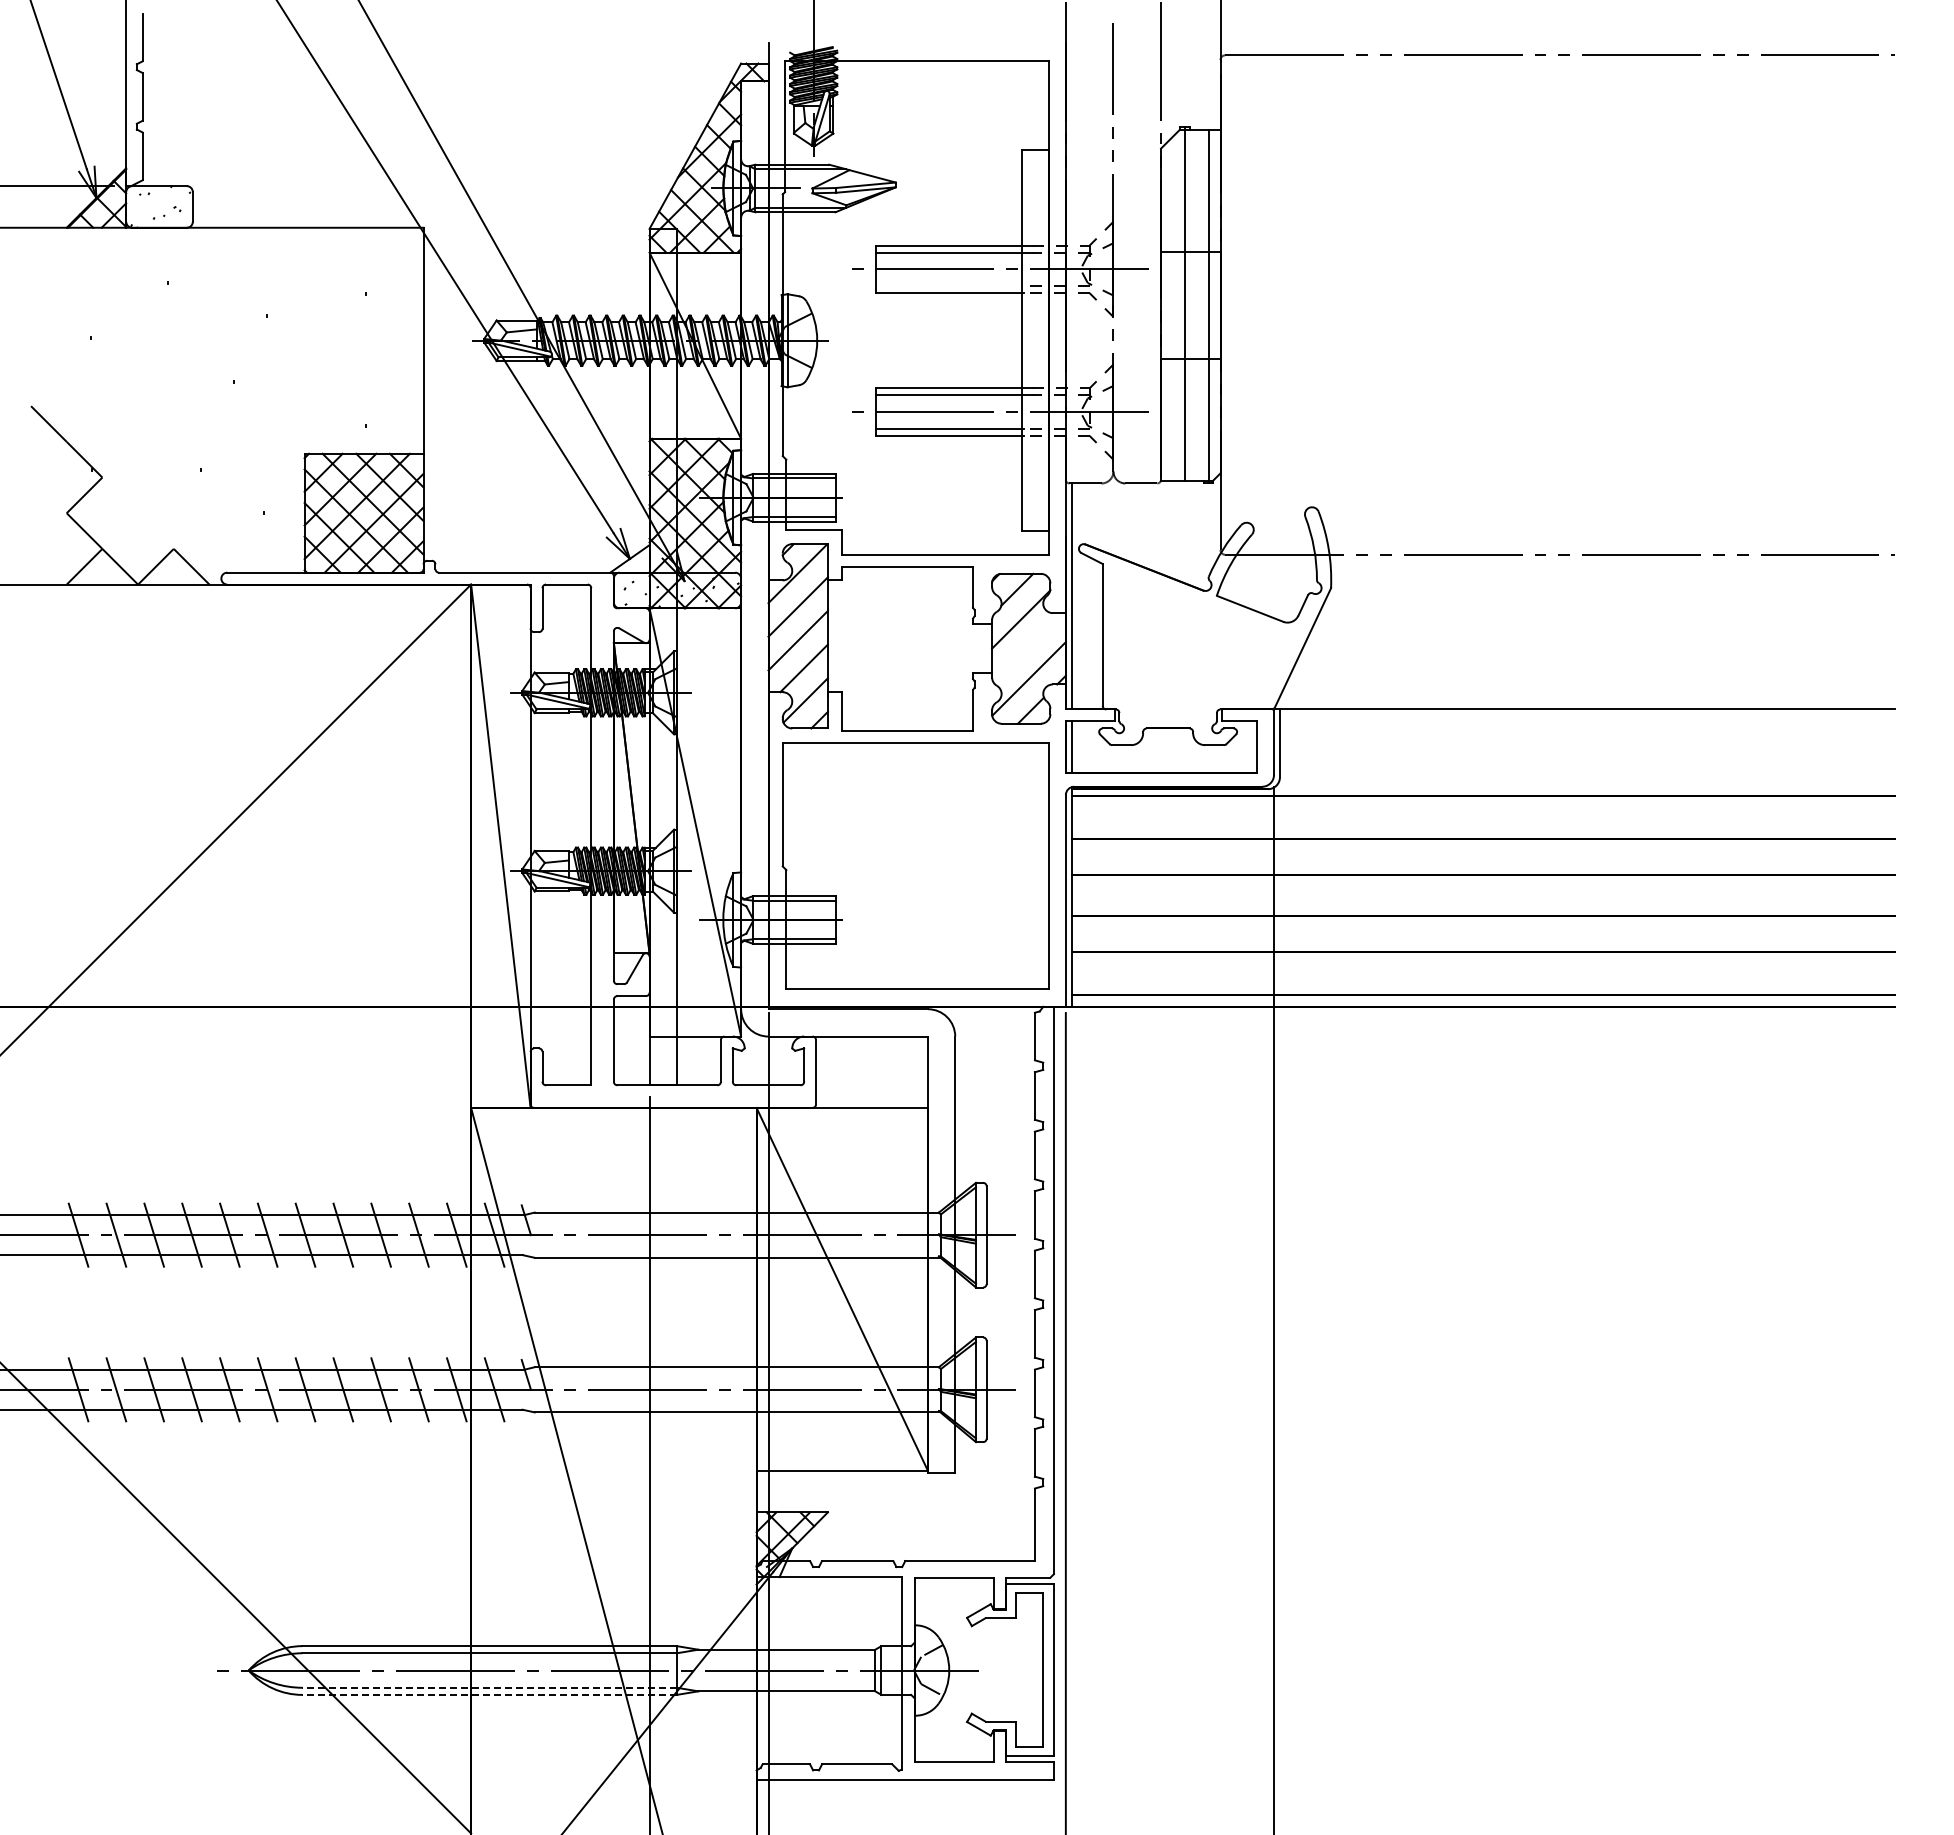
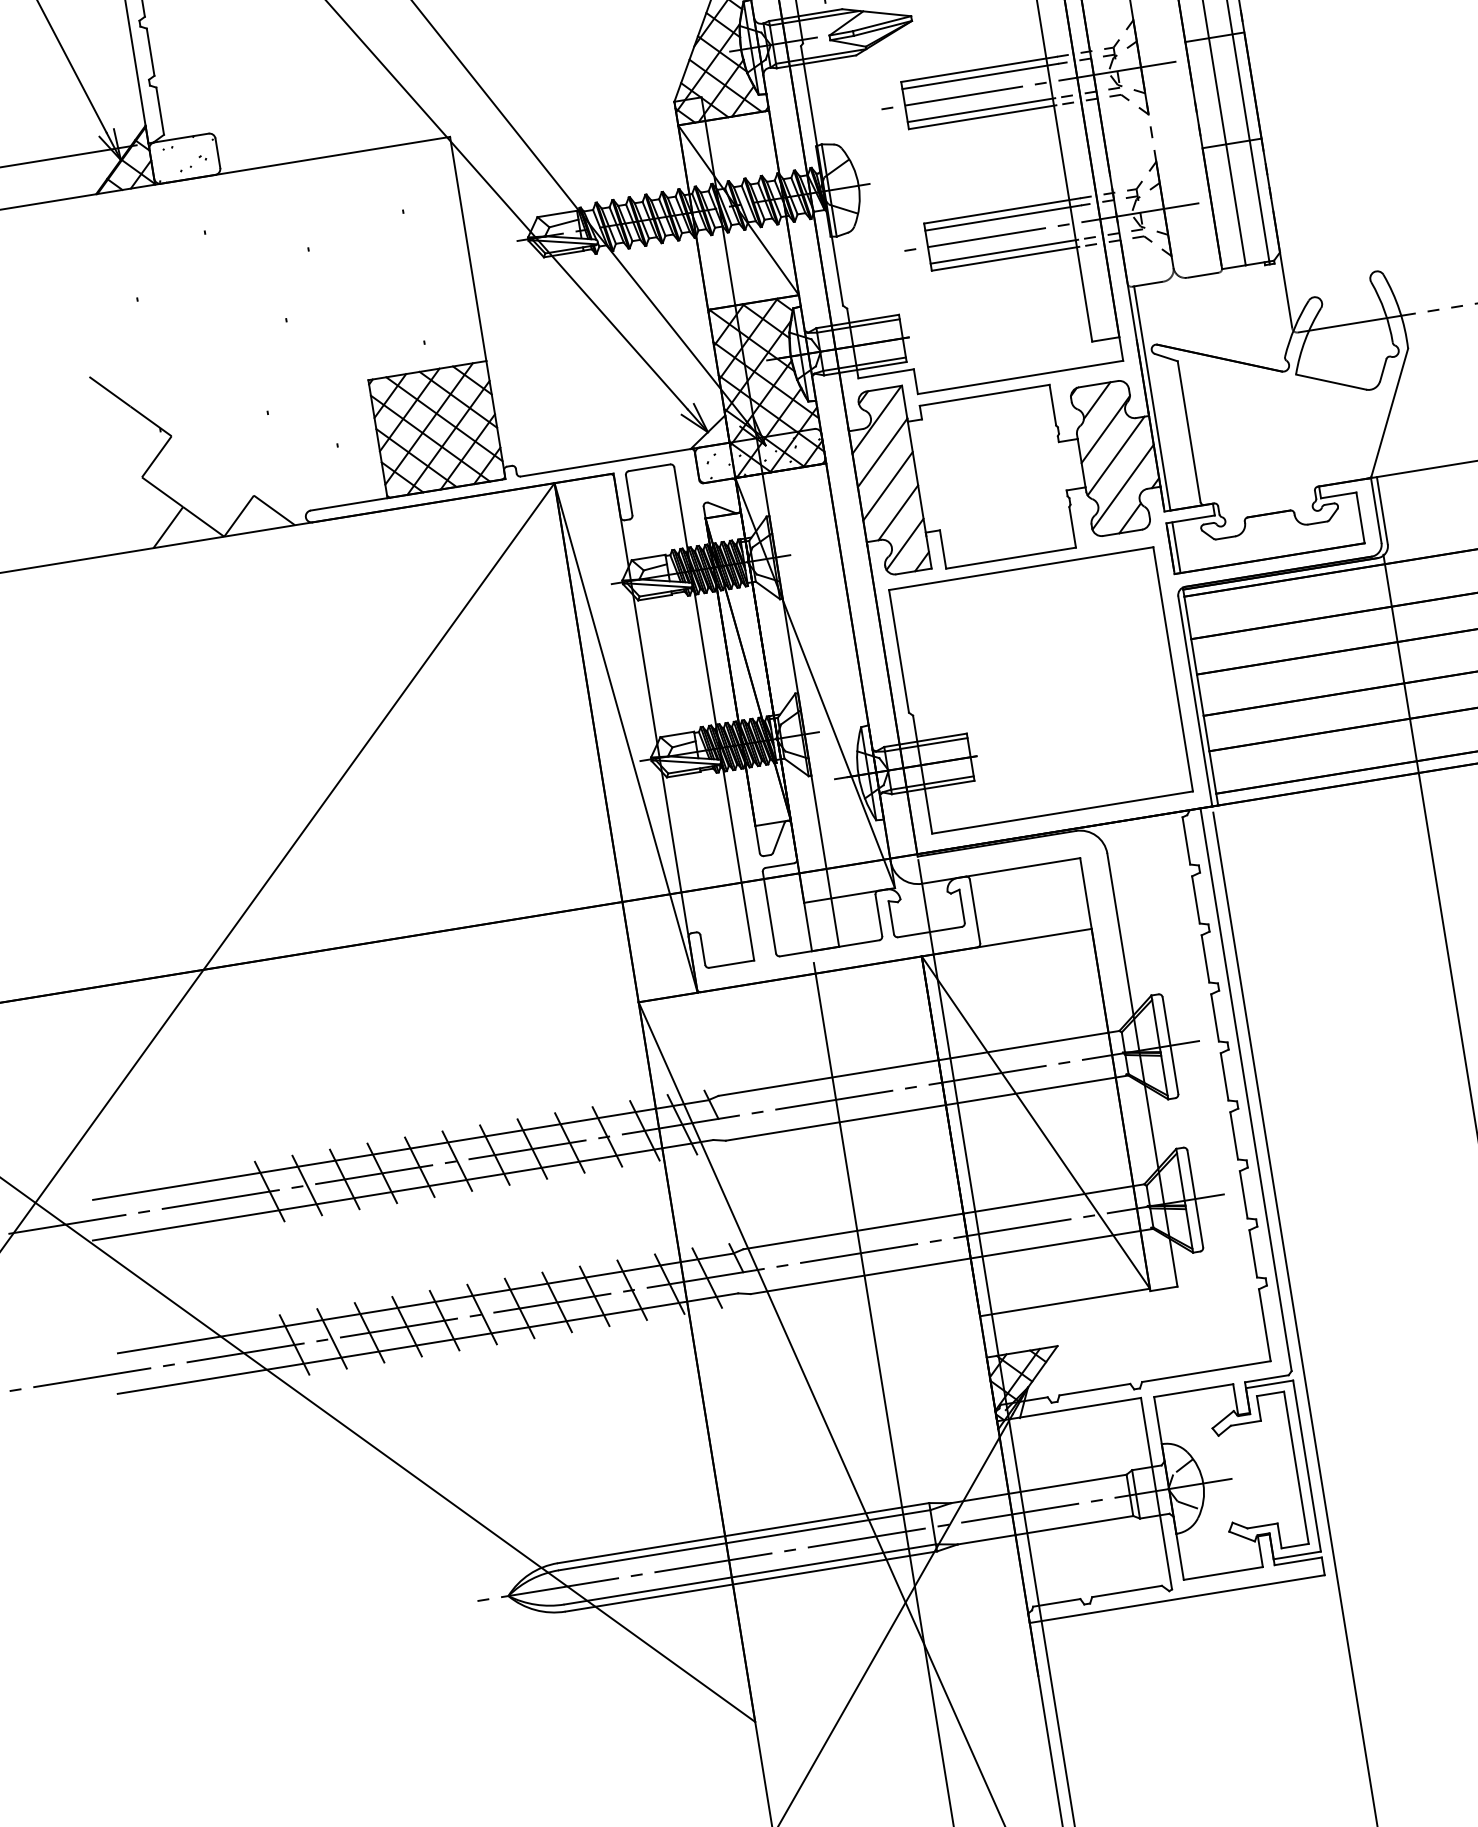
line: (949, 286) -> (981, 110), added
line: (1026, 647) -> (1115, 456), added
line: (489, 1687) -> (749, 1574), dashed -> solid
line: (489, 1694) -> (751, 1581), dashed -> solid

